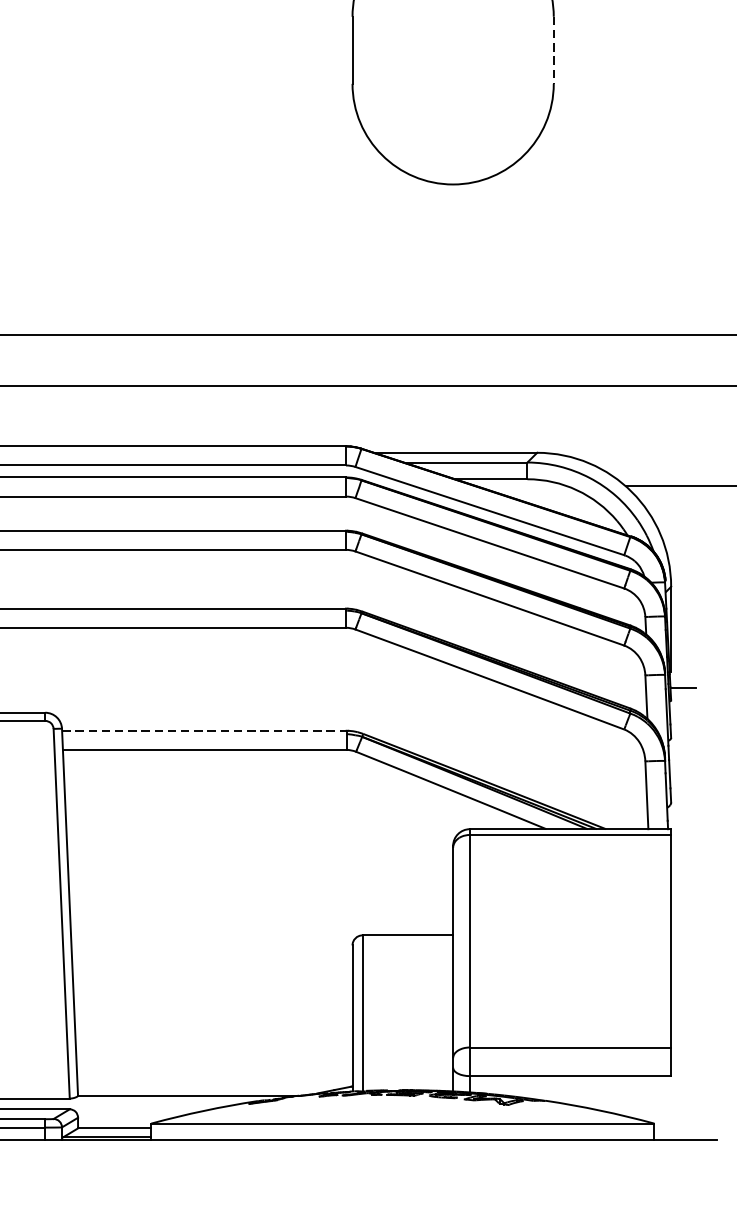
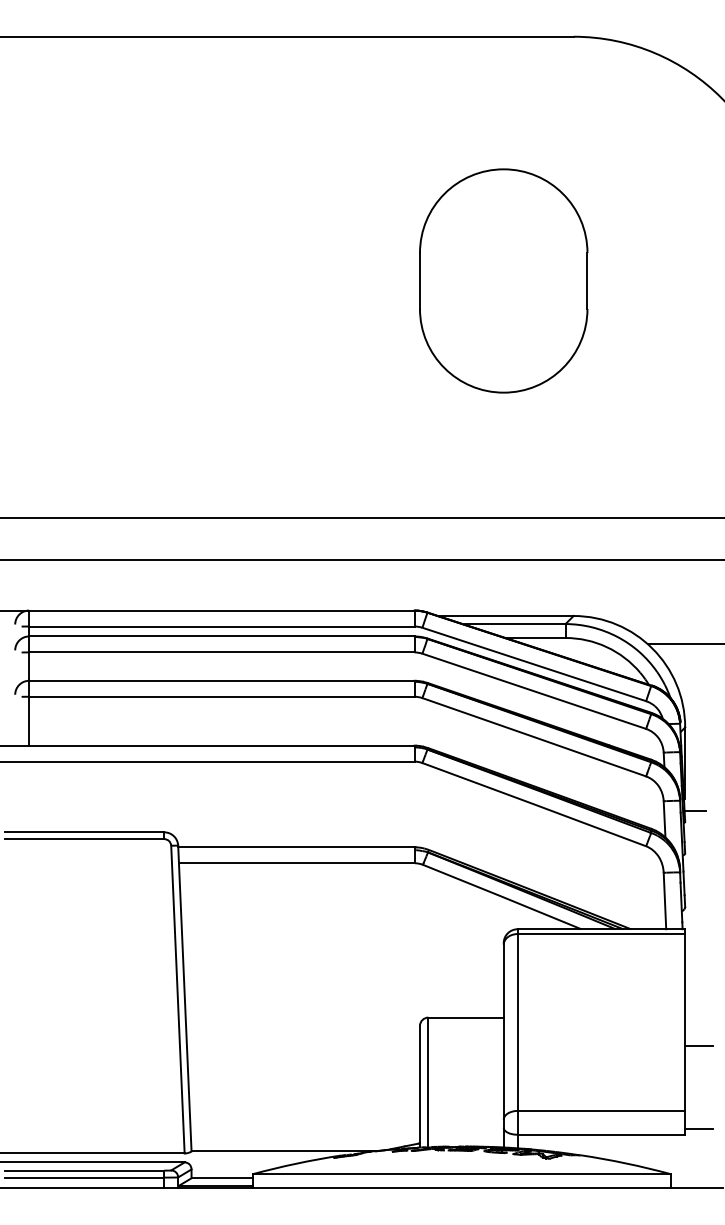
line: (553, 50) -> (587, 281), dashed -> solid
line: (205, 730) -> (297, 847), dashed -> solid
line: (688, 968) -> (699, 1045), added
line: (688, 1069) -> (699, 1129), added

